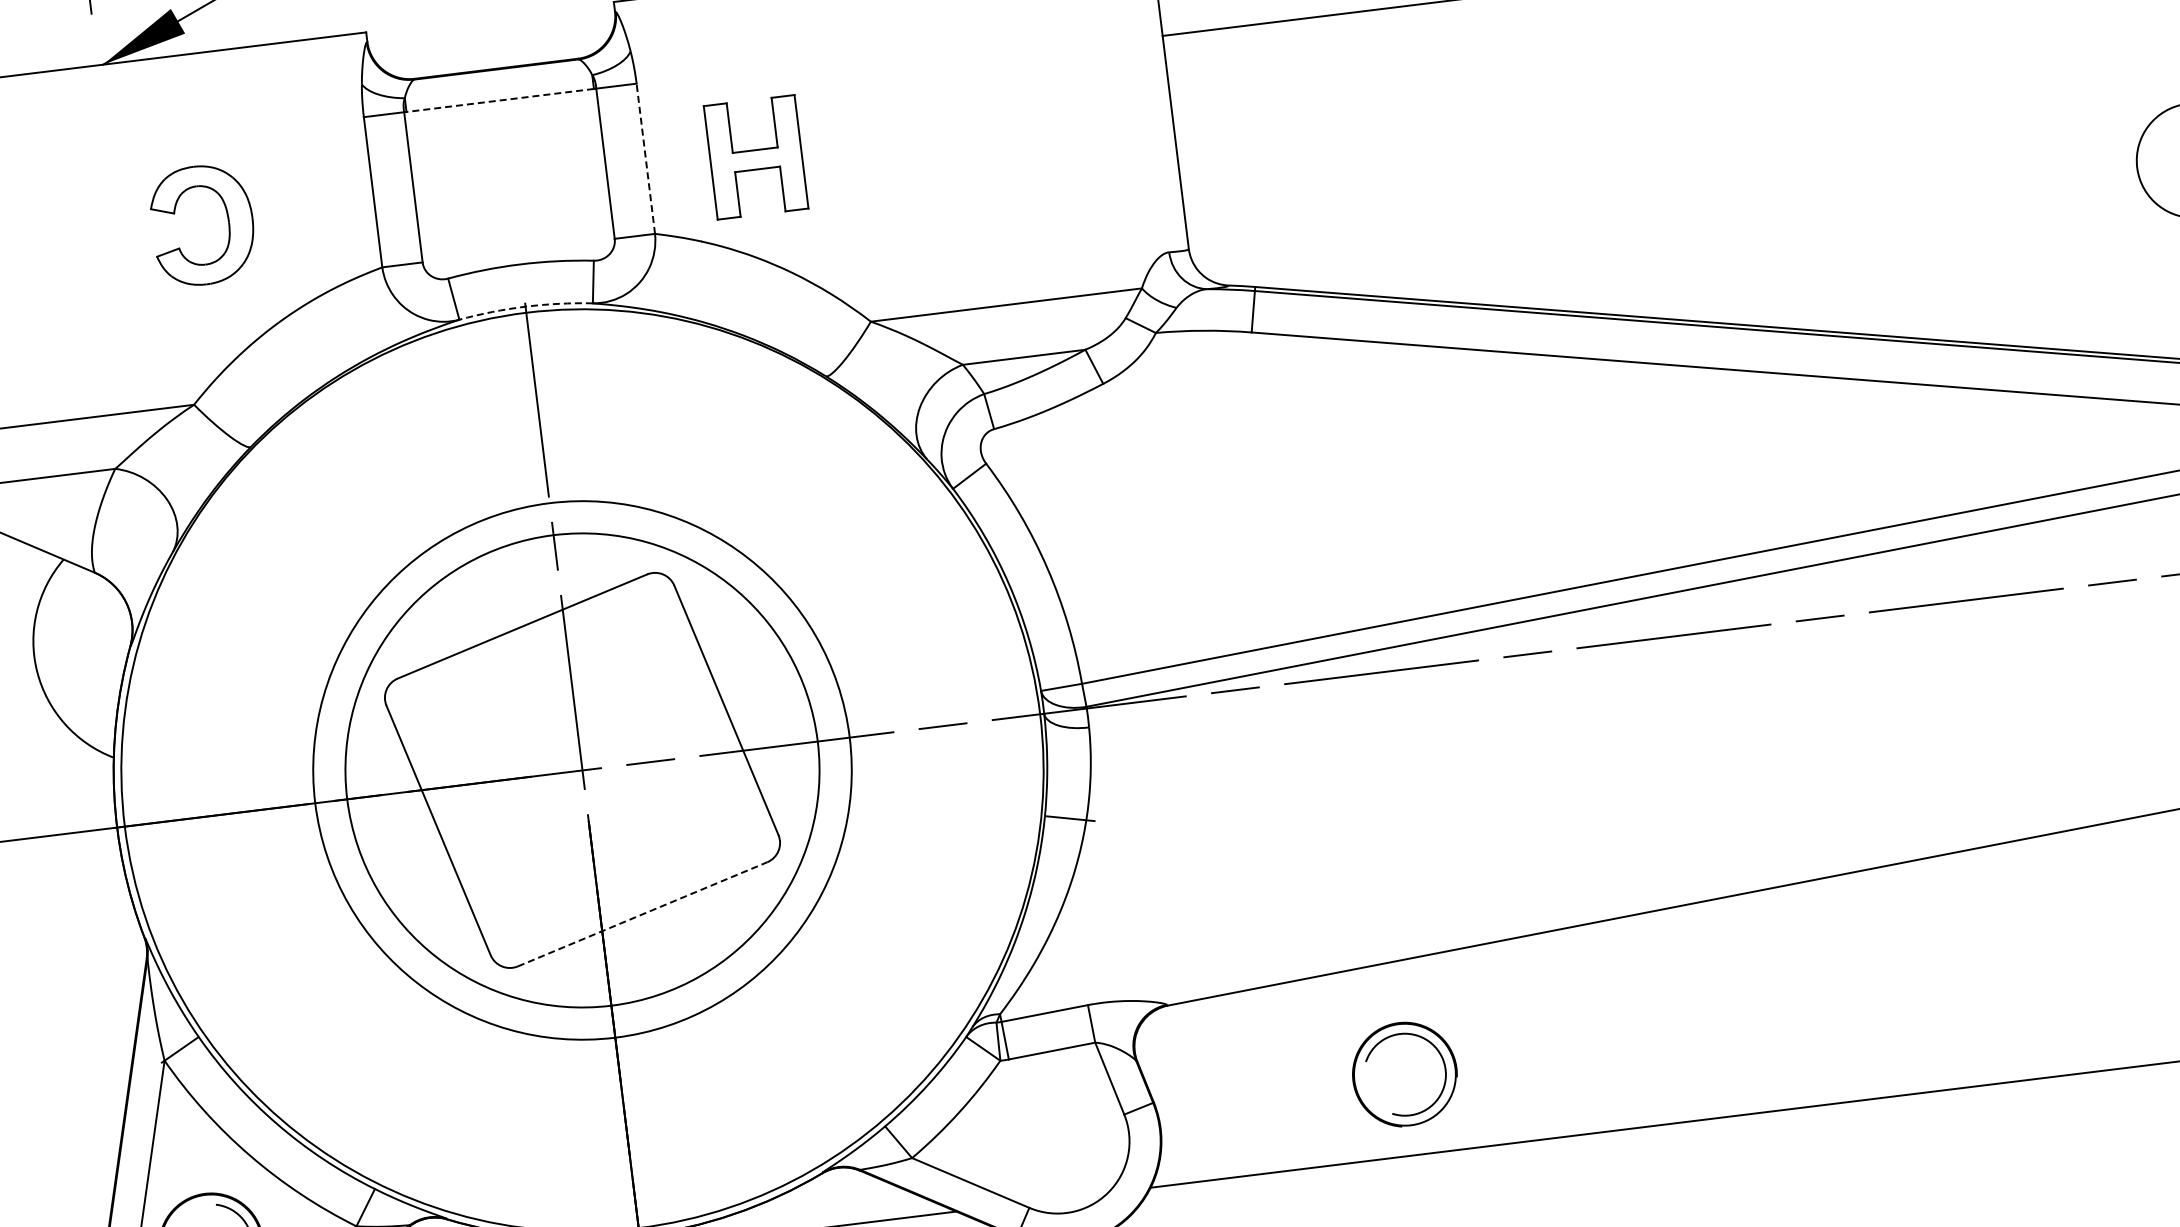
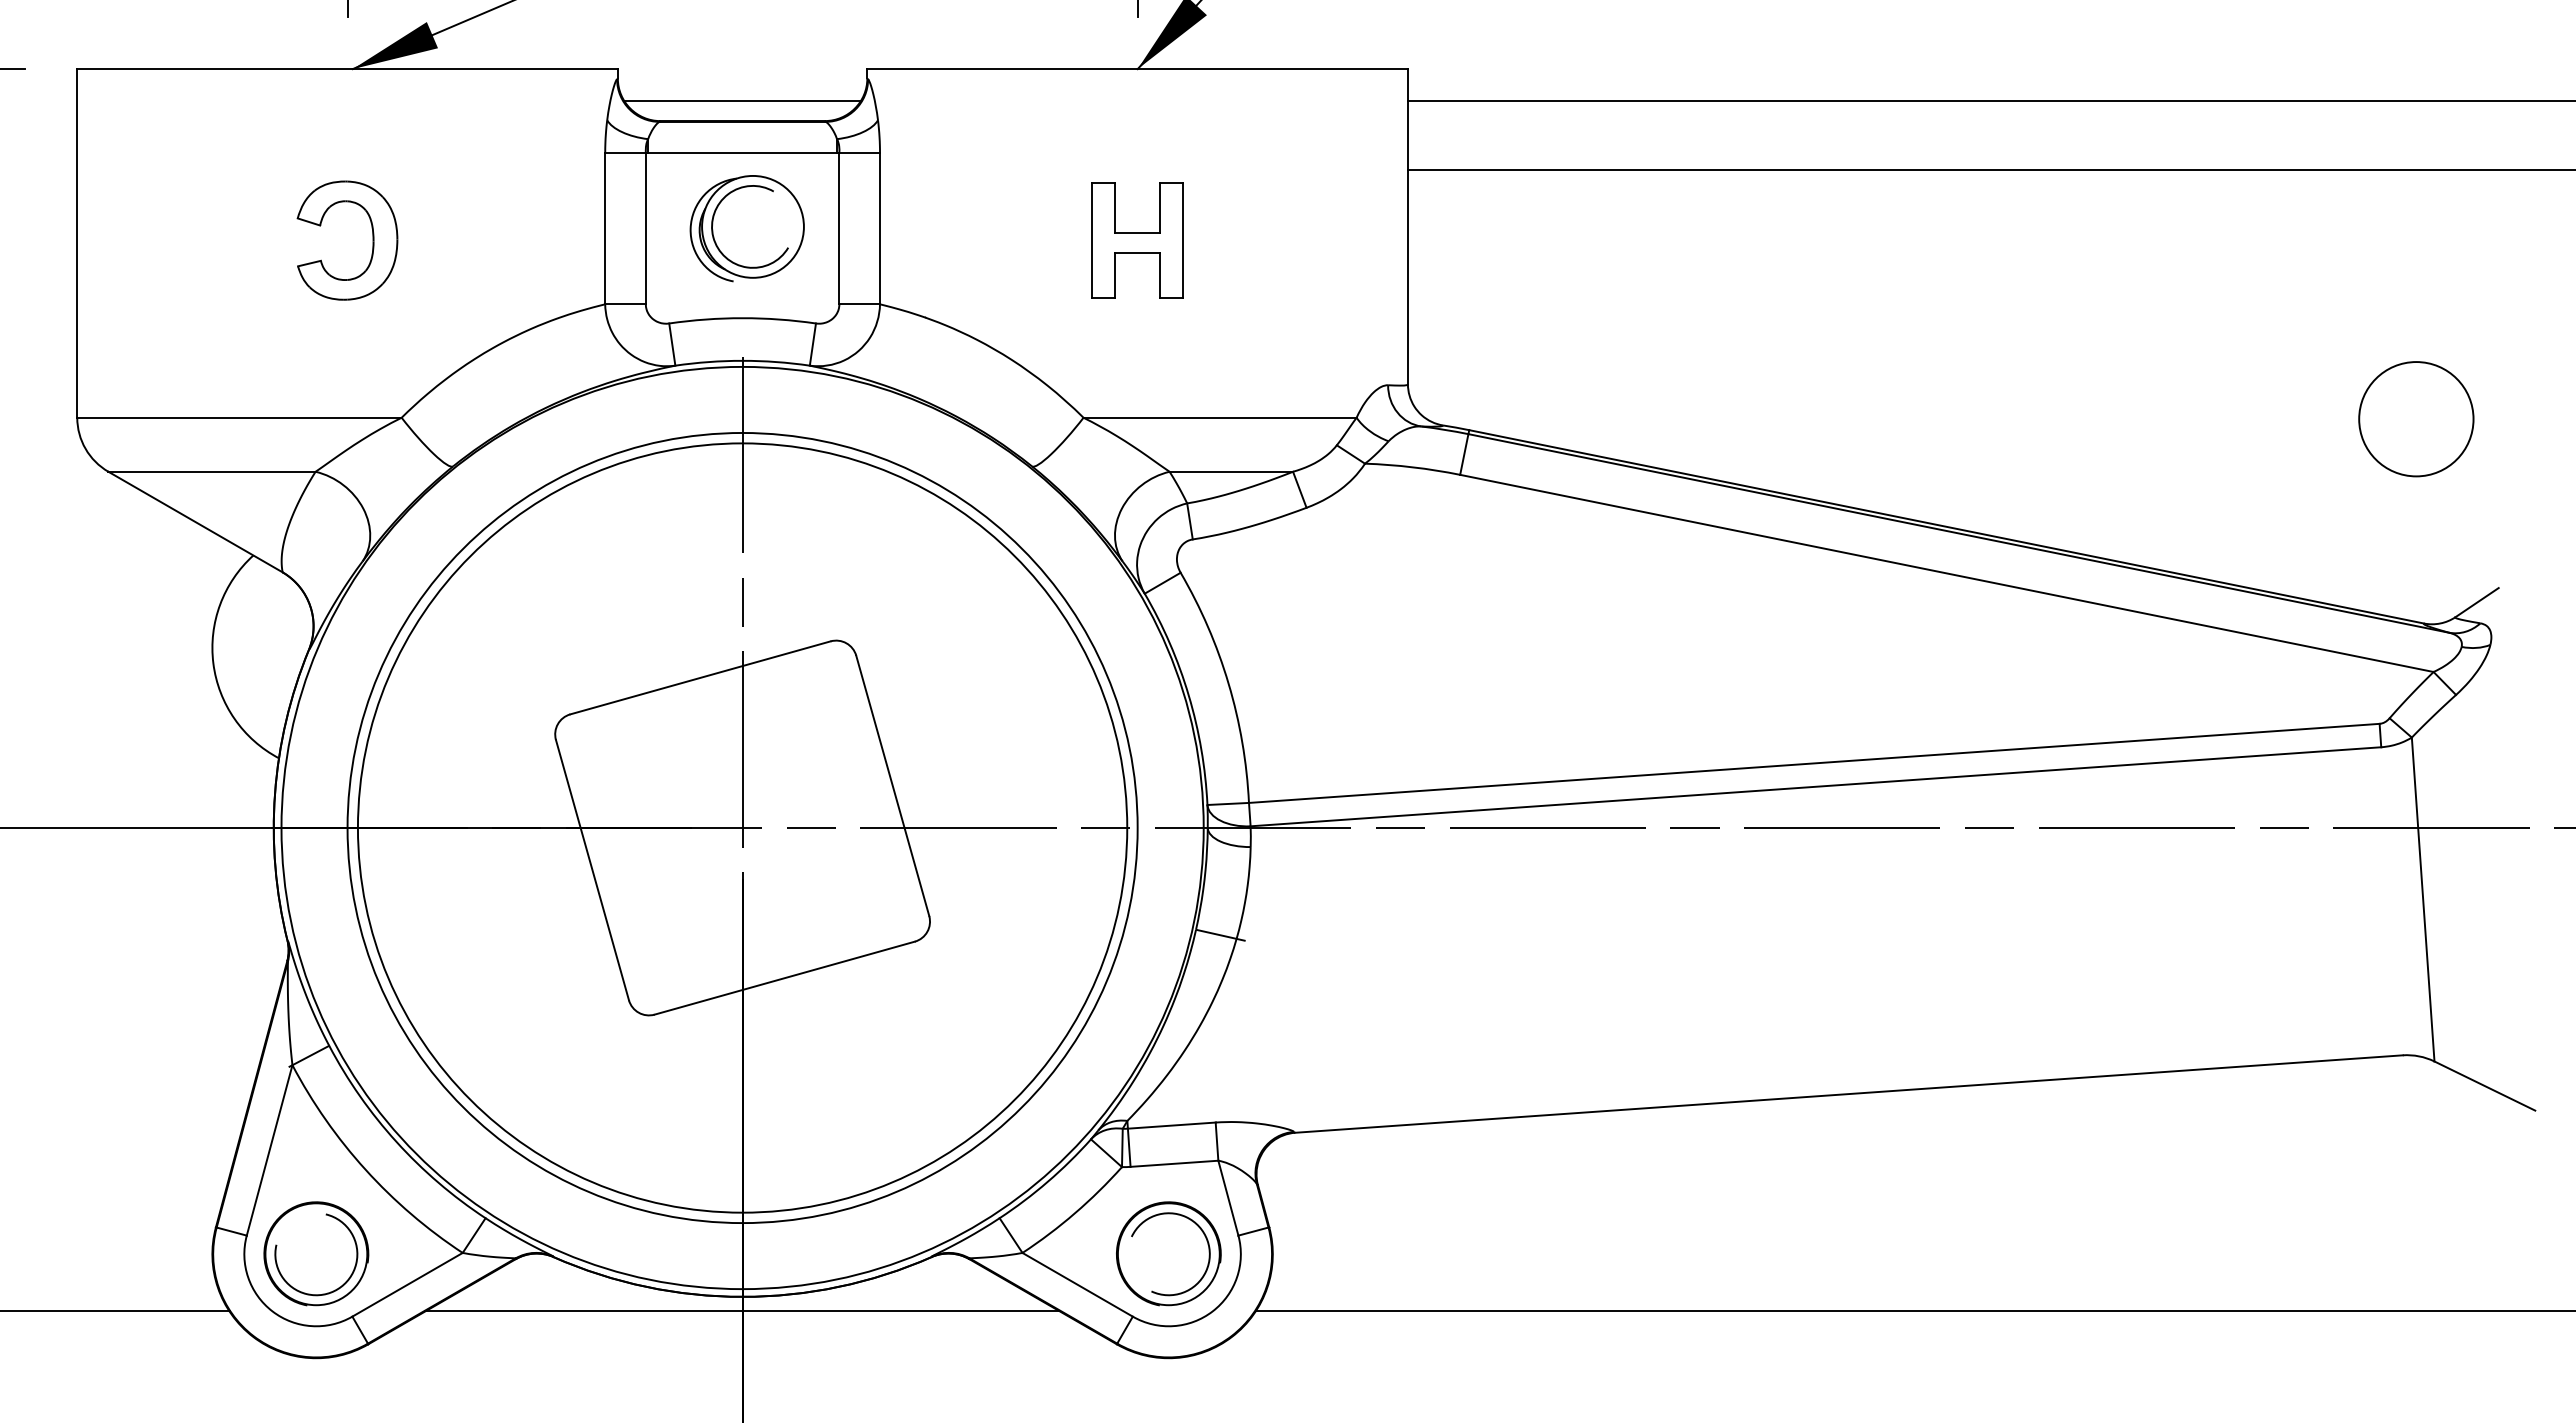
line: (493, 49) -> (742, 101), added
line: (500, 100) -> (742, 153), dashed -> solid
part: (755, 157) -> (1137, 240), moved
line: (646, 158) -> (880, 228), dashed -> solid
part: (513, 174) -> (746, 228), added
part: (227, 222) -> (372, 240), moved
arc: (525, 306) -> (742, 360), dashed -> solid
circle: (582, 769) -> (742, 827), size x1.43
circle: (582, 769) -> (742, 827), size x1.67
line: (643, 914) -> (785, 978), dashed -> solid
part: (1404, 1074) -> (1168, 1253), moved

